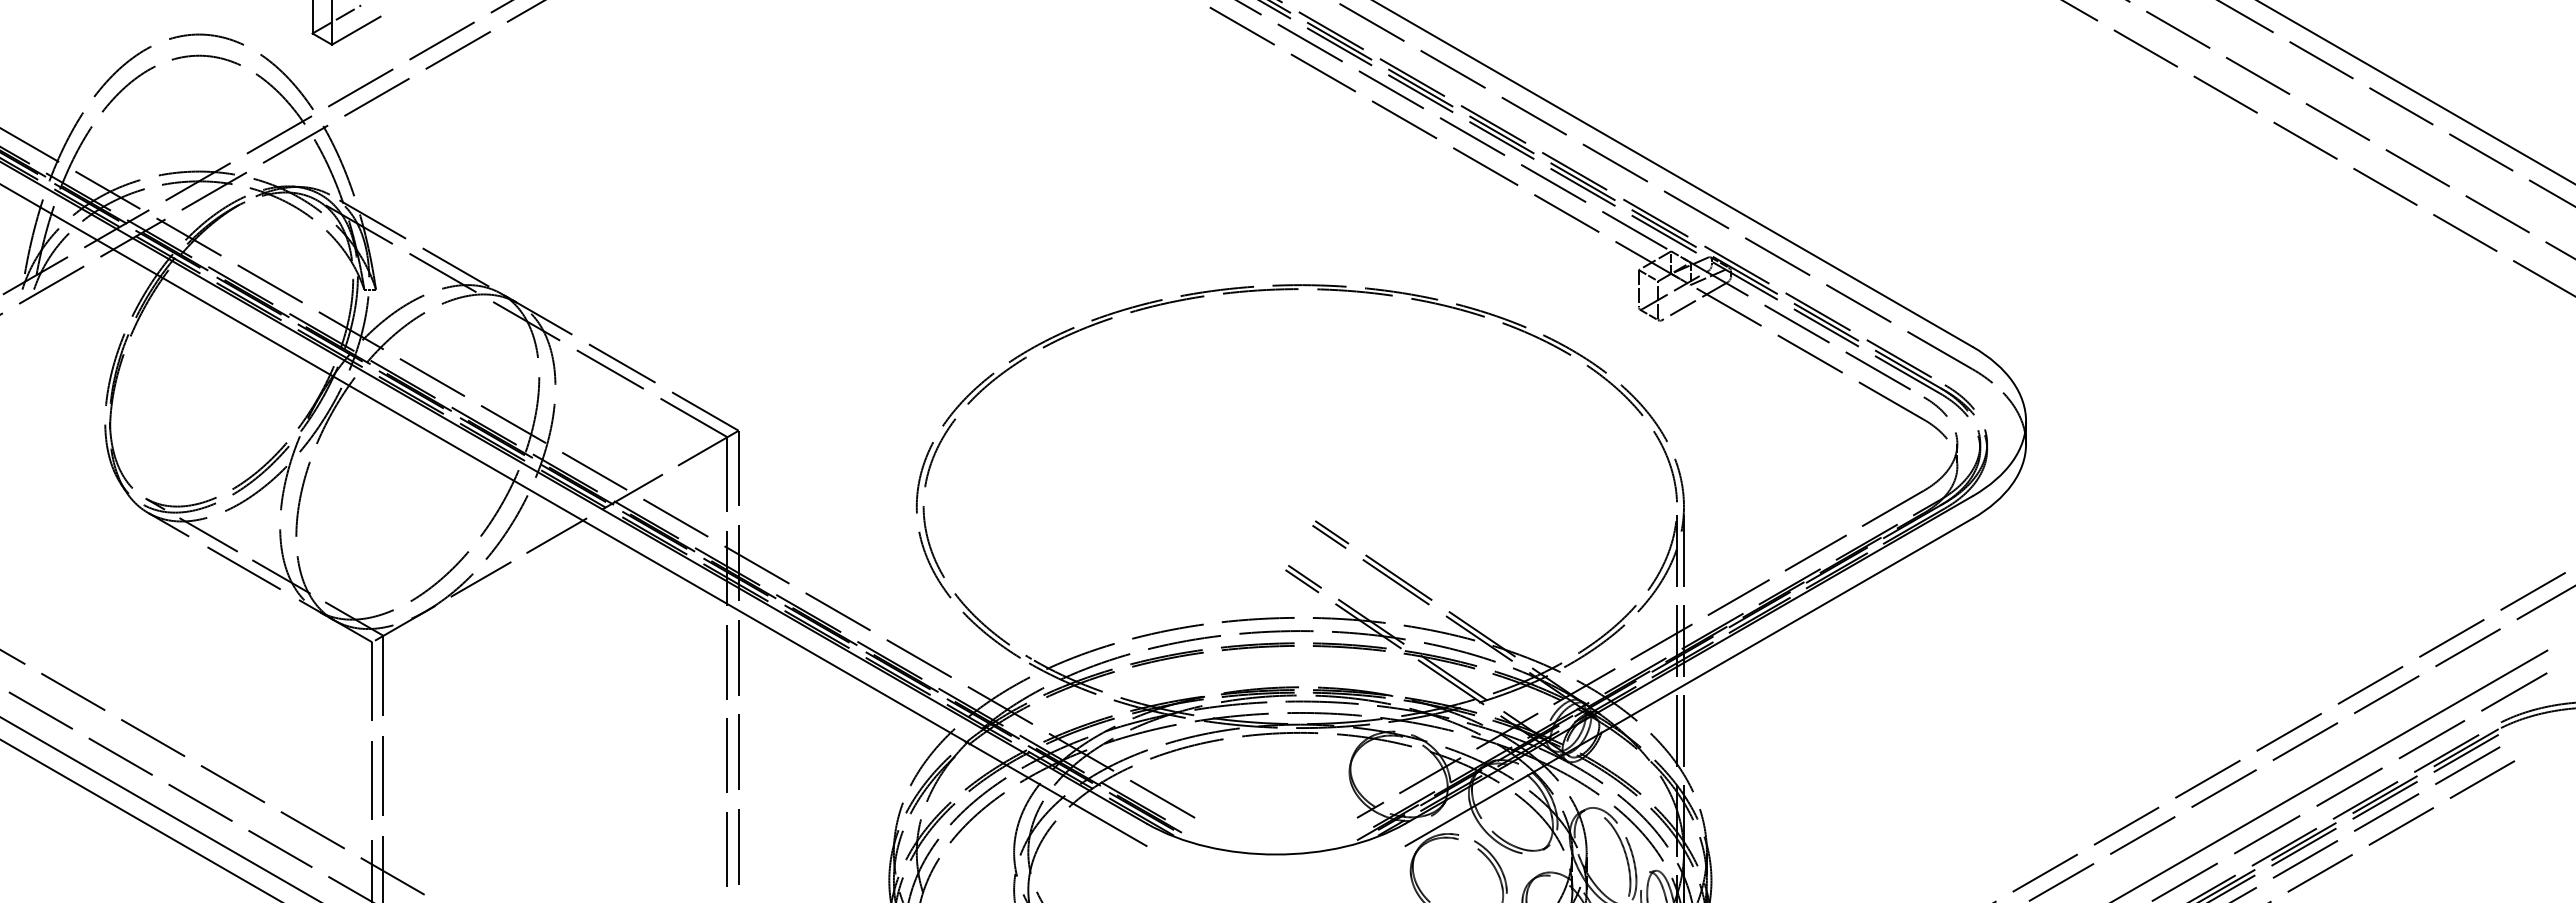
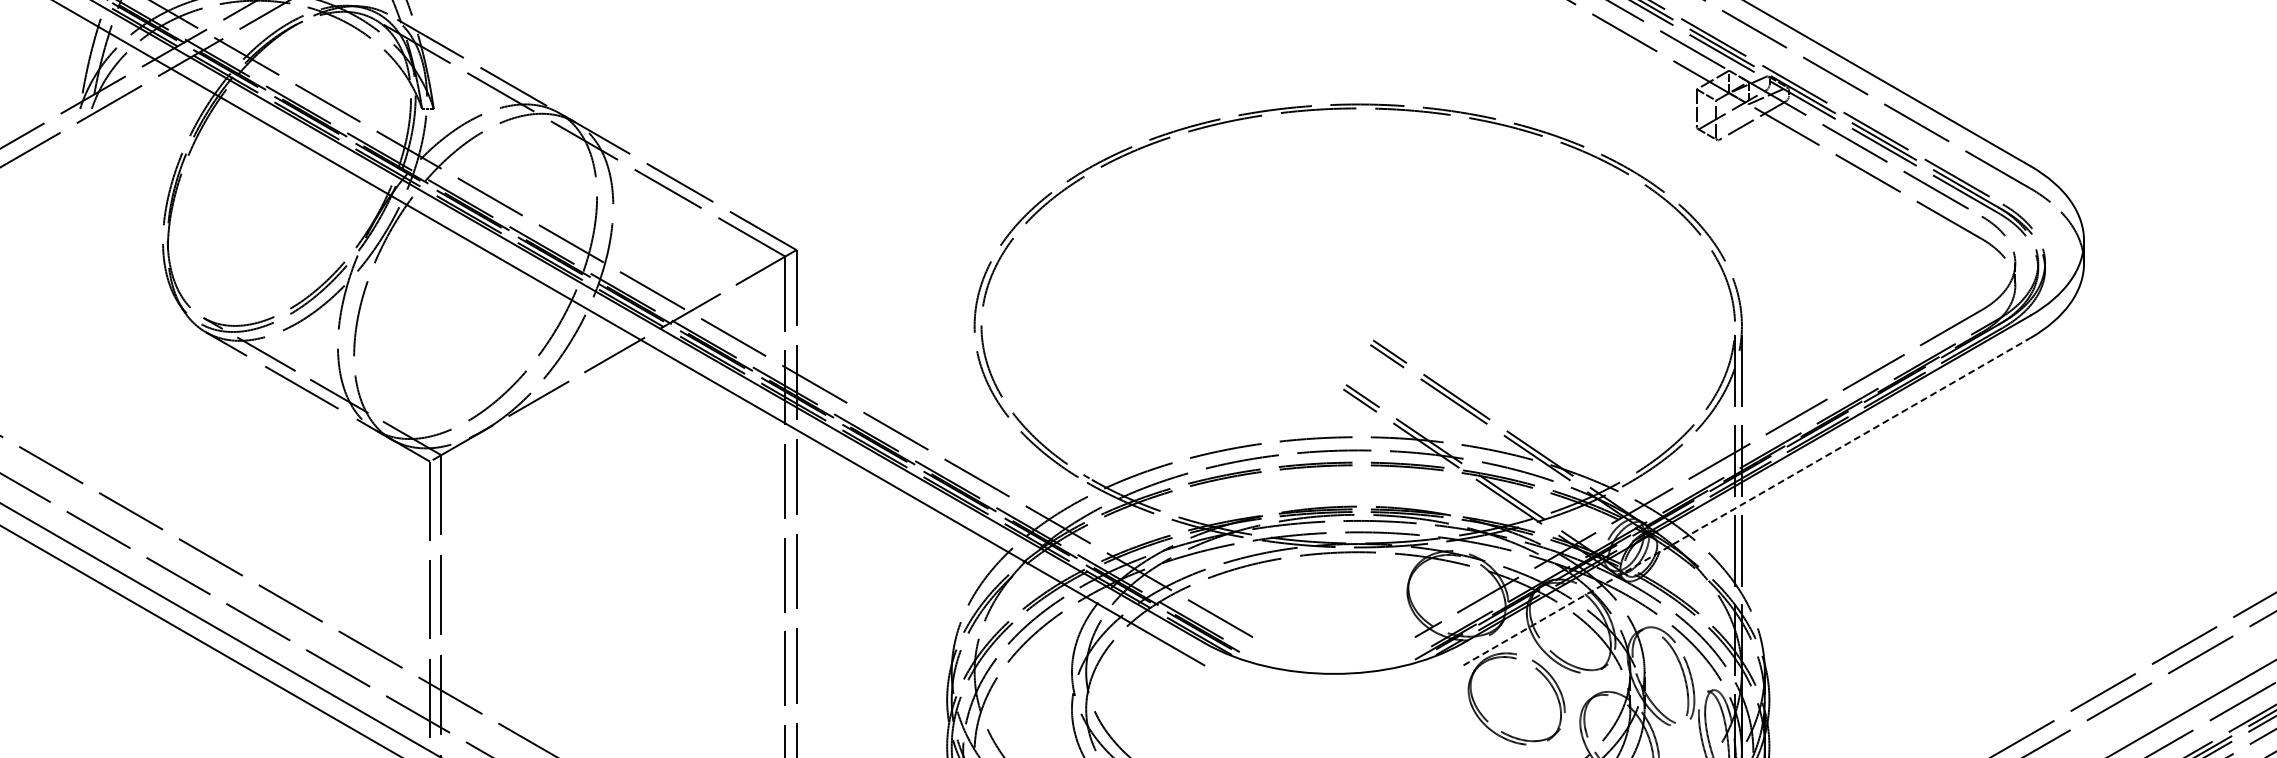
line: (1689, 682) -> (1747, 501), solid -> dashed

